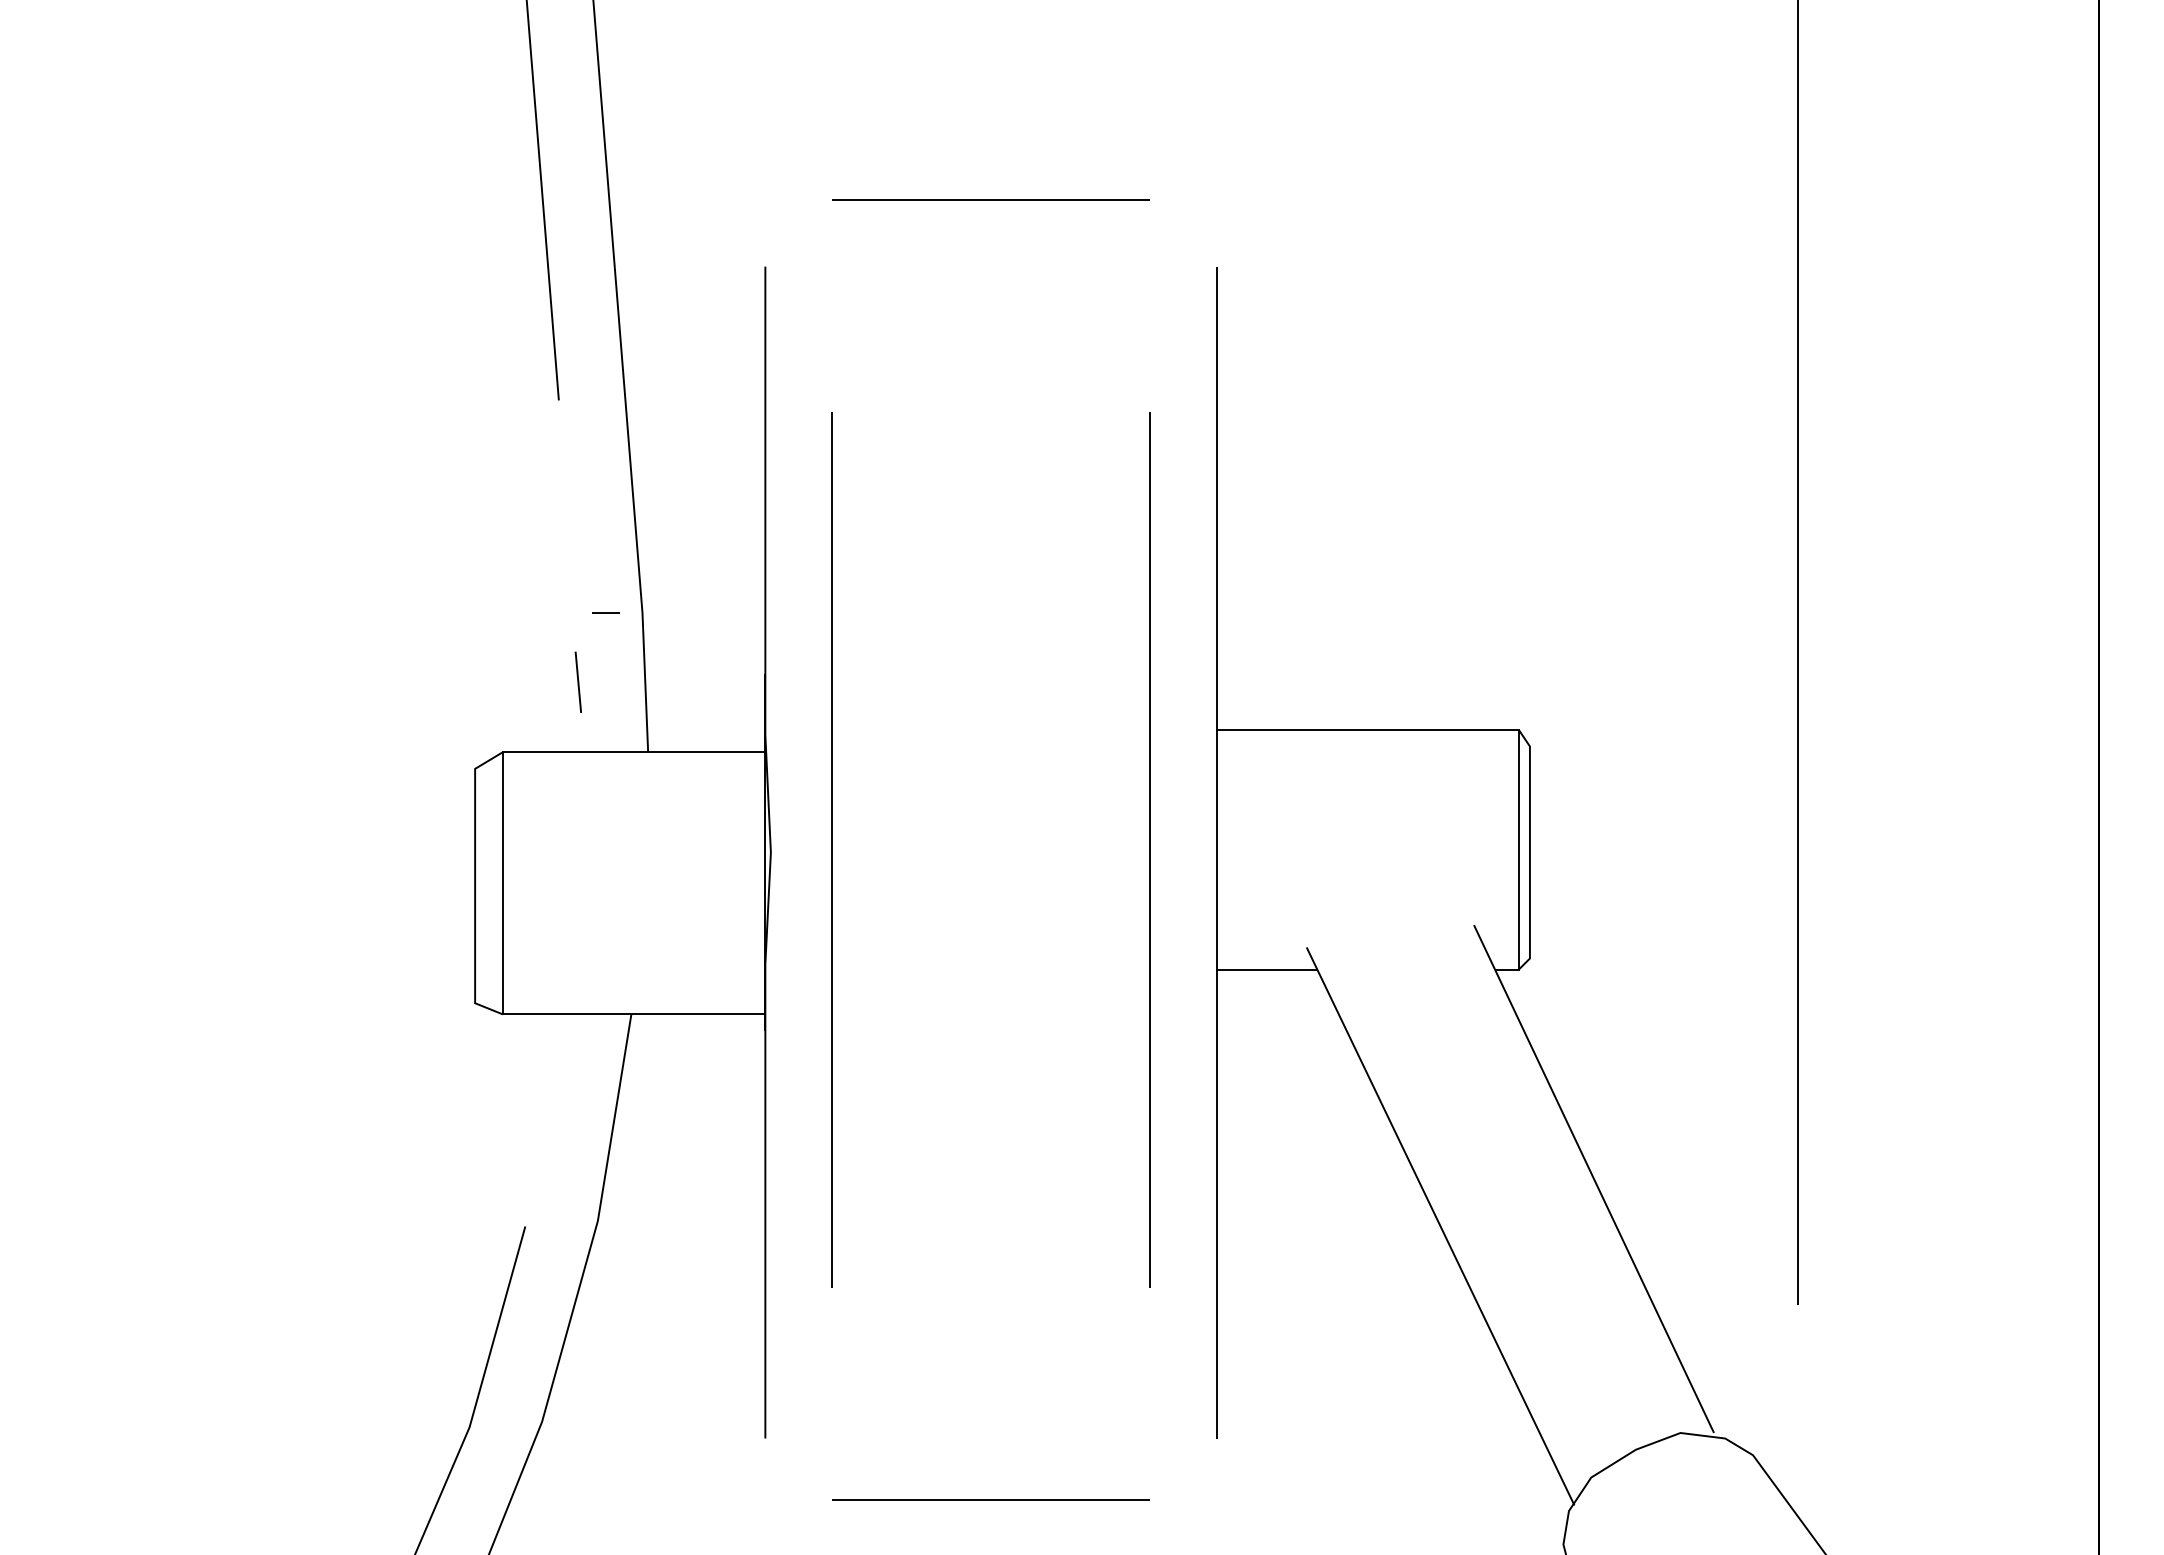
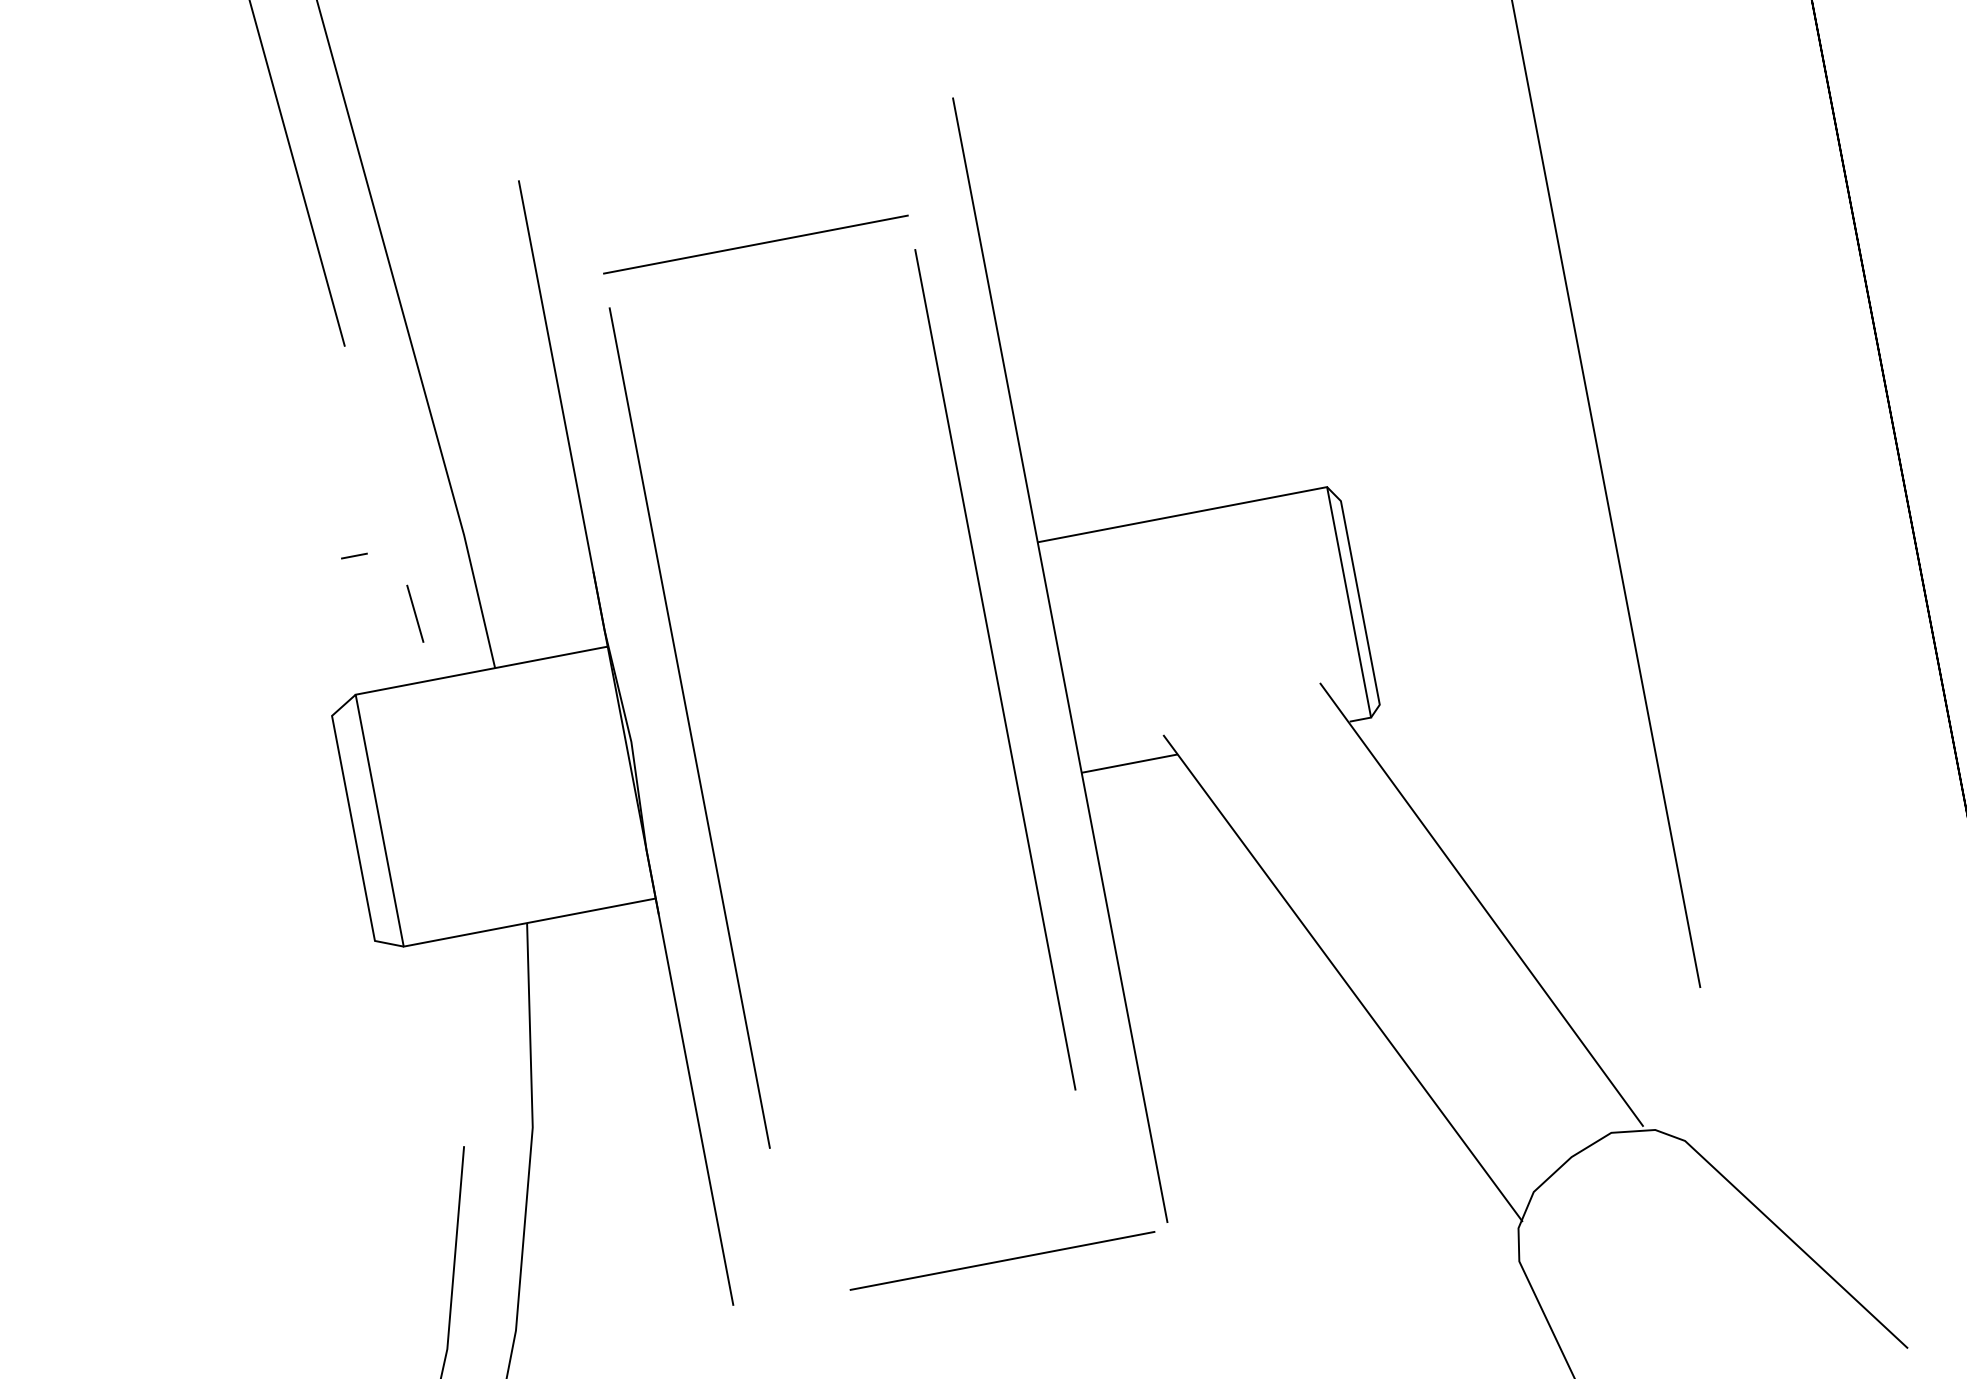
line: (990, 199) -> (755, 244), moved
line: (605, 612) -> (353, 556), moved
line: (990, 1499) -> (1001, 1260), moved

